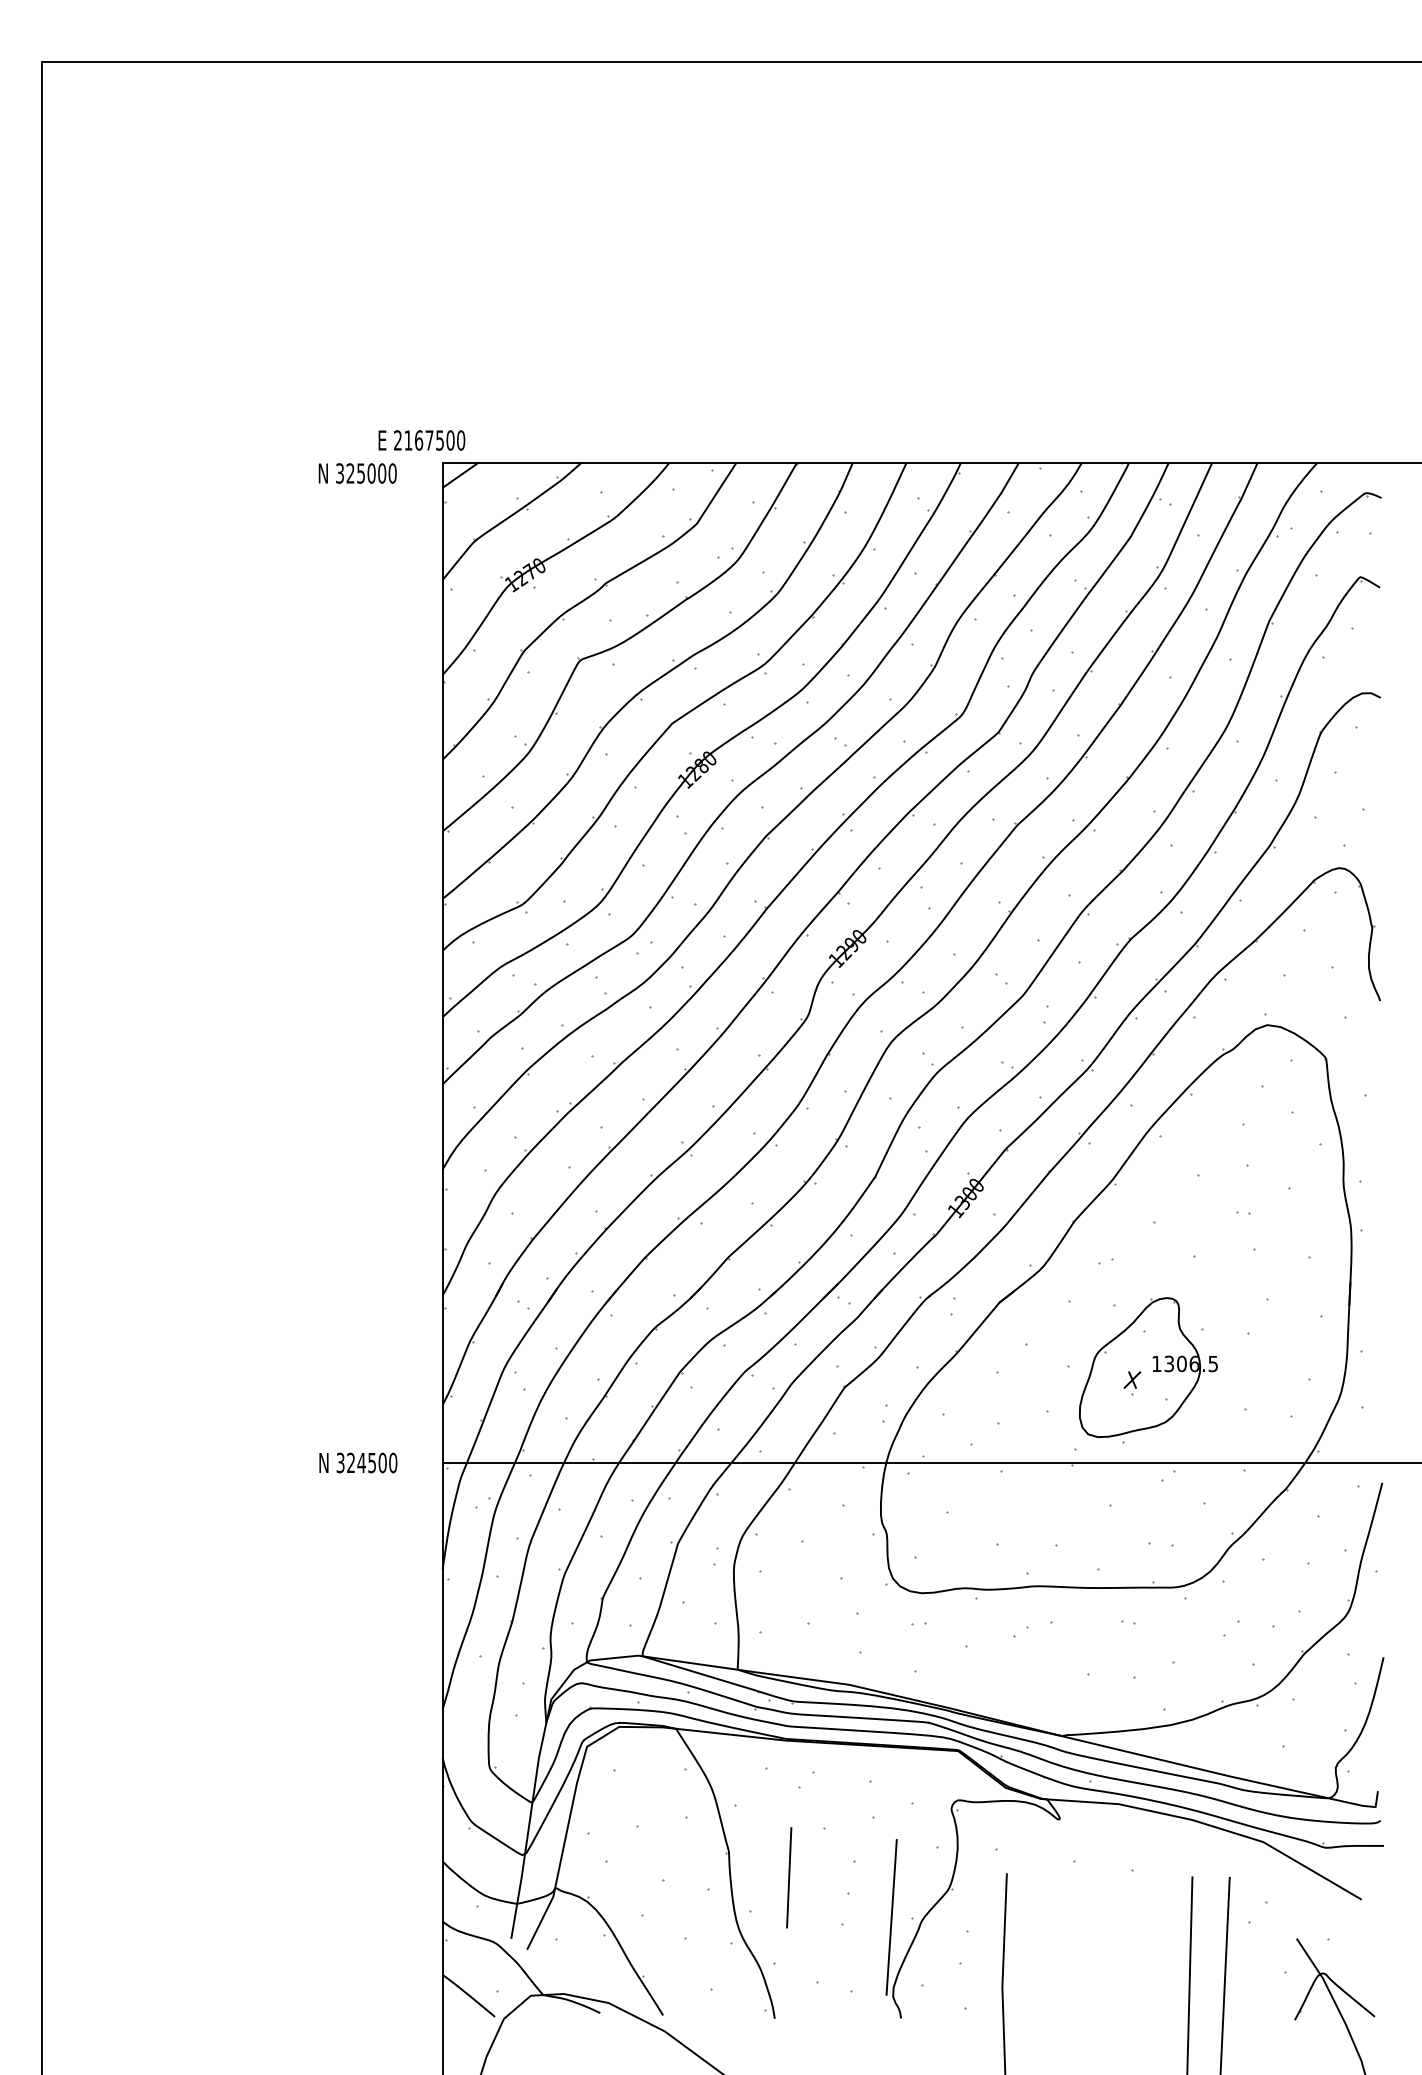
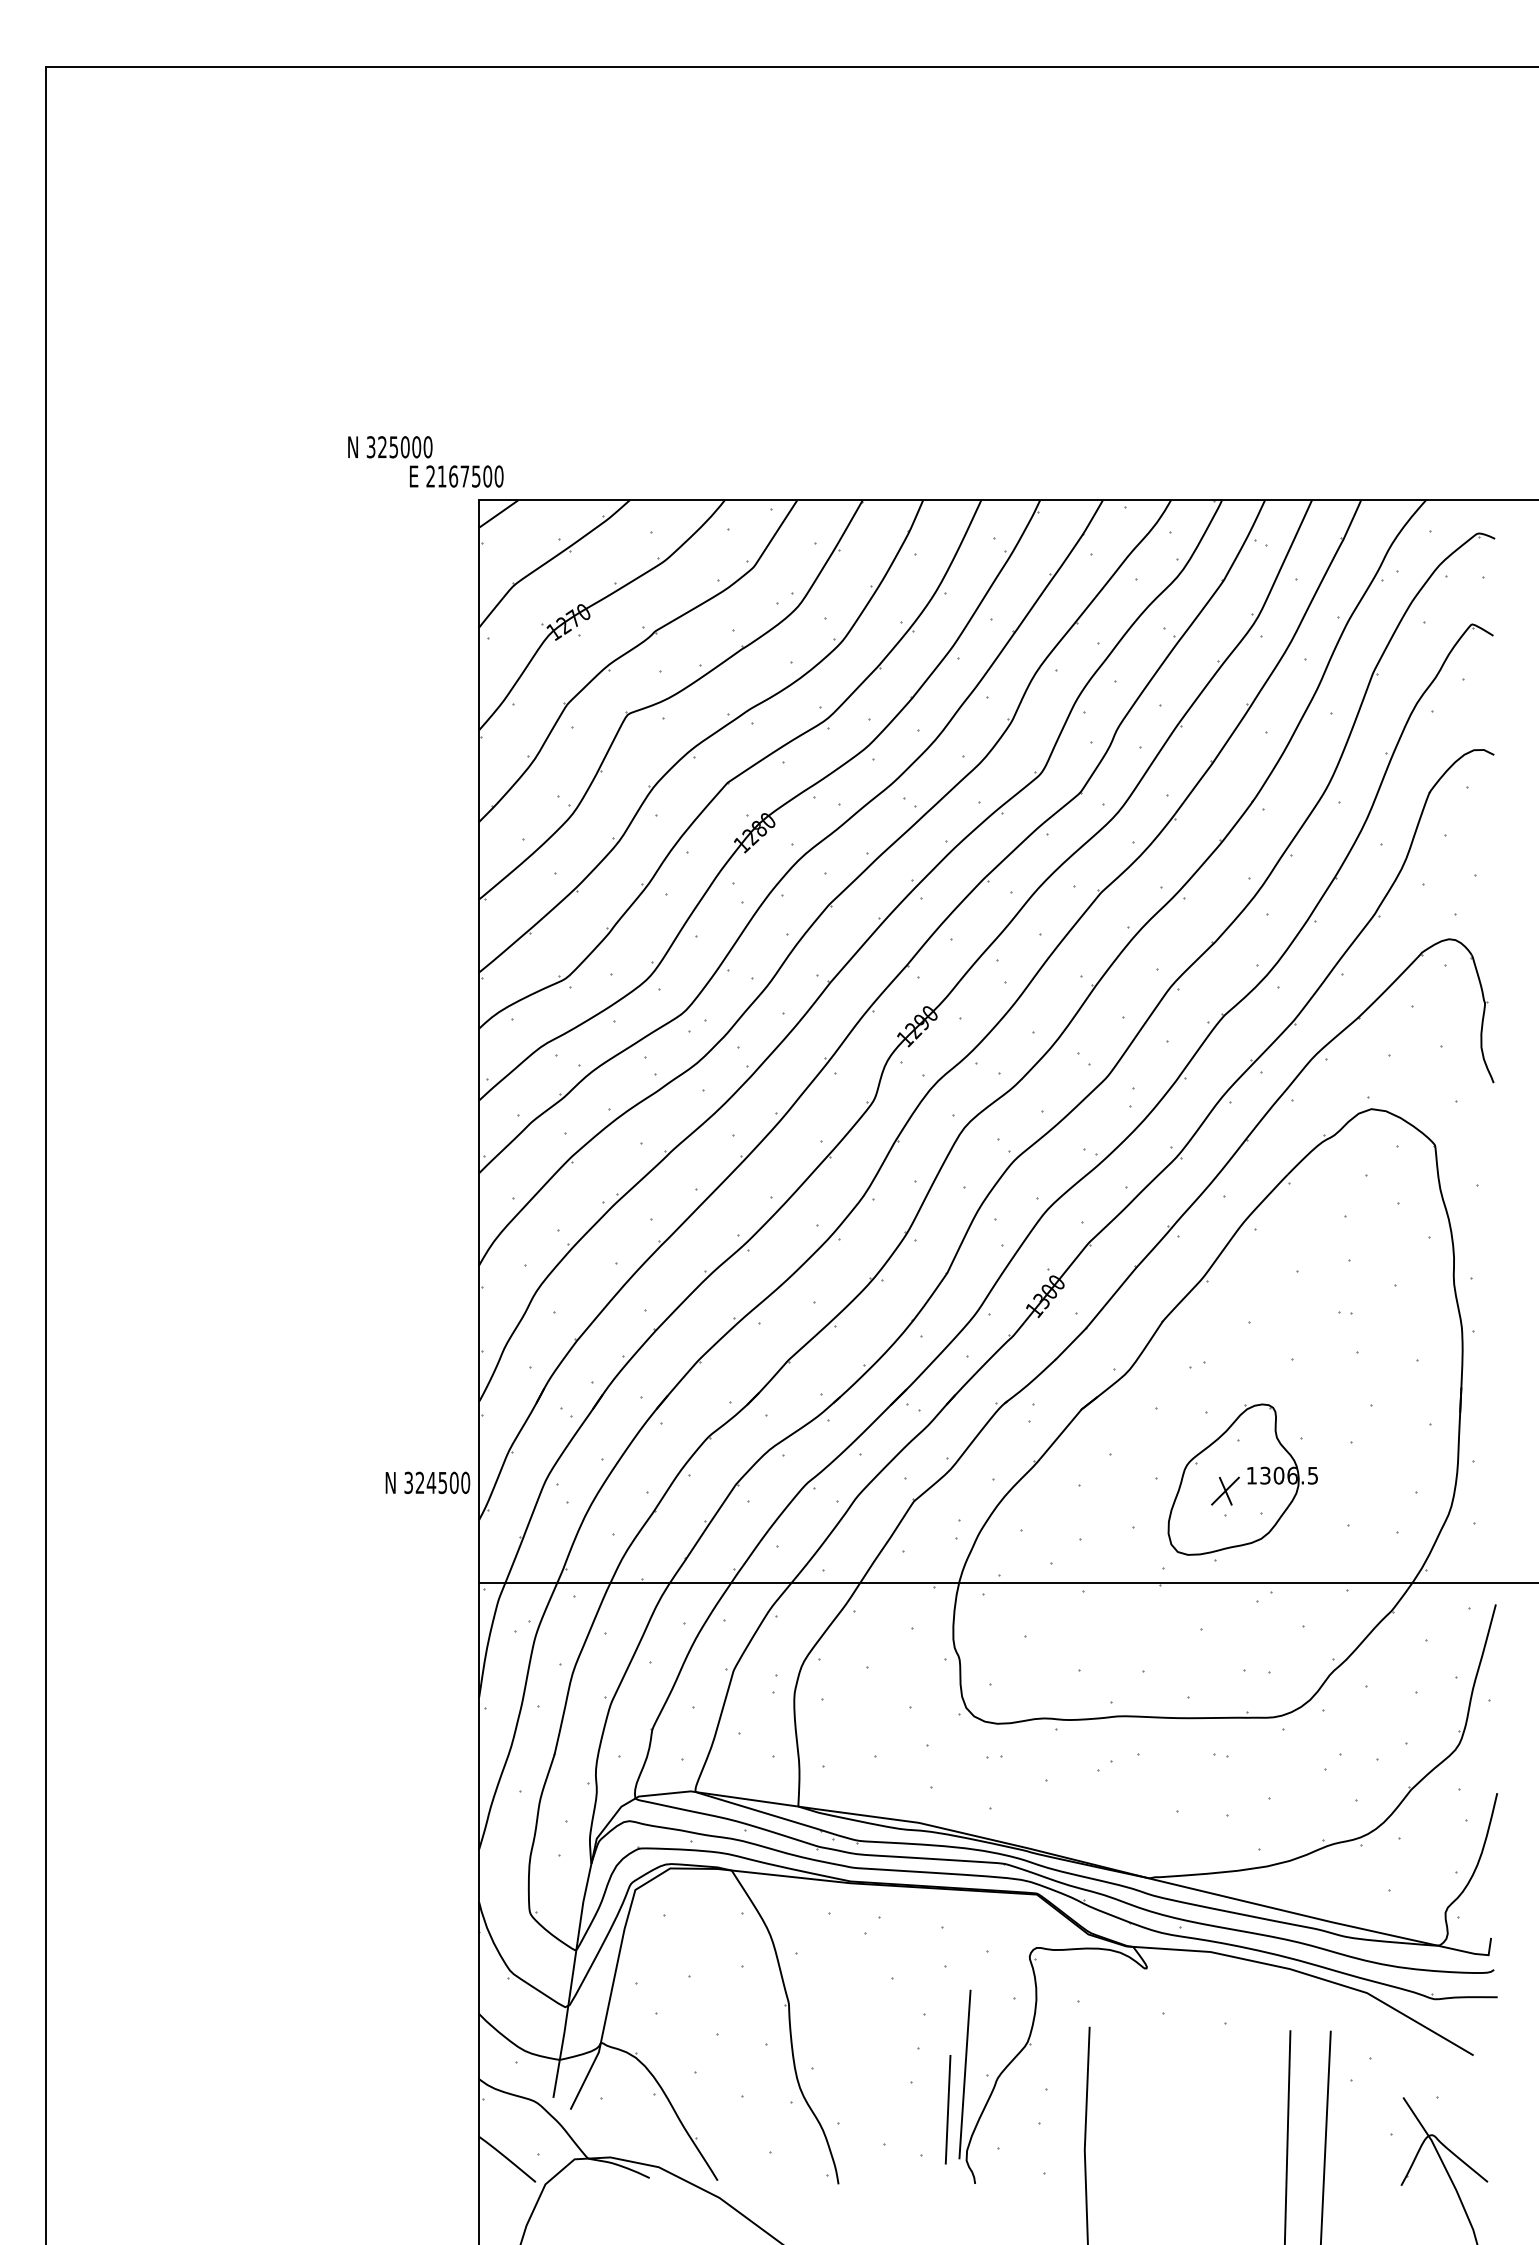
text: (357, 473) -> (390, 447), moved
part: (1132, 1383) -> (1225, 1496), size x1.6
text: (357, 1462) -> (427, 1482), moved
line: (788, 1877) -> (947, 2109), moved

